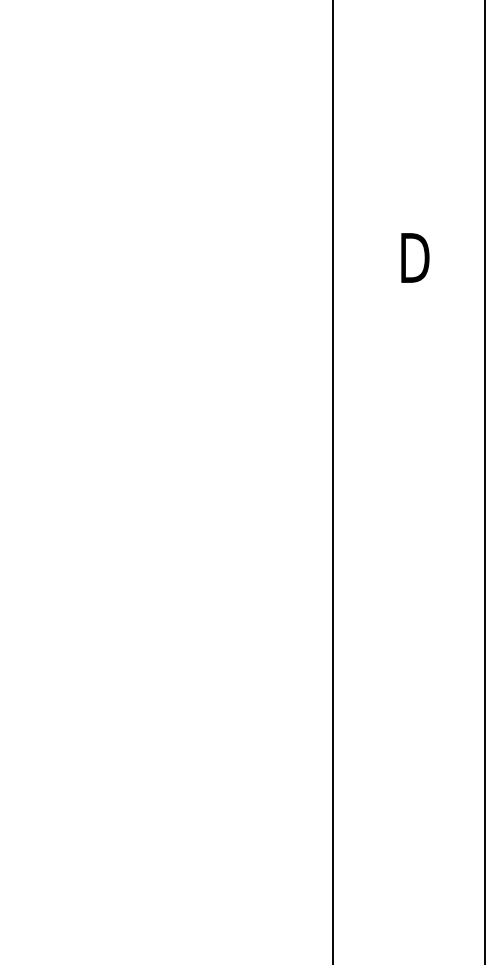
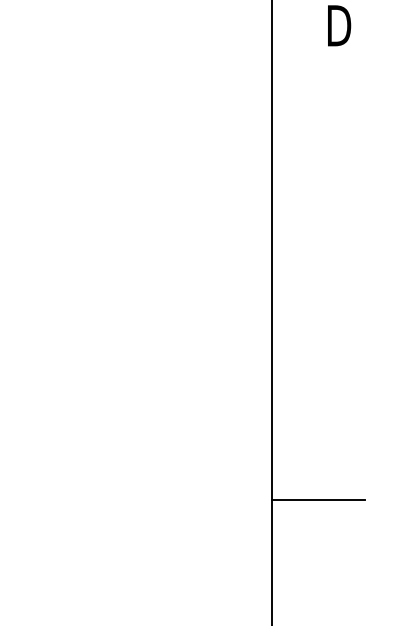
line: (389, 833) -> (318, 499), added

